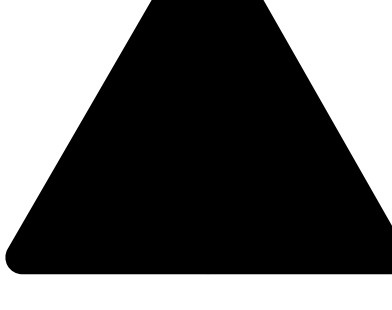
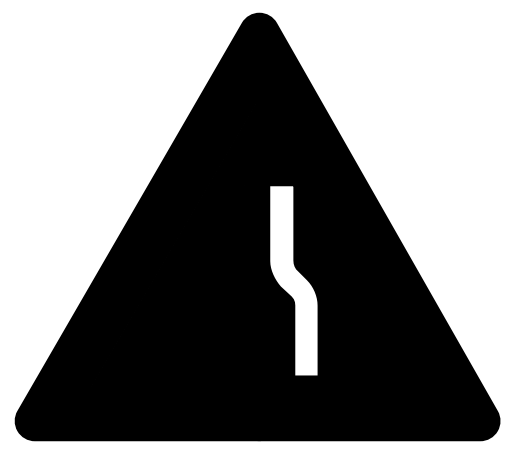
fill: (236, 141) -> (293, 280), removed

